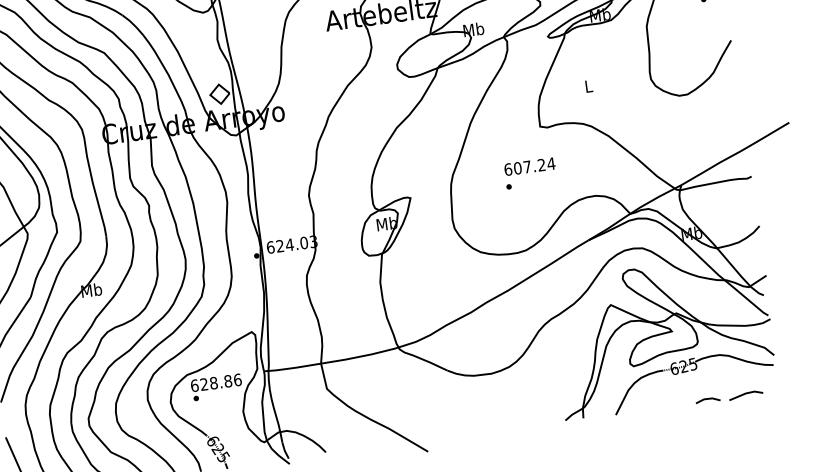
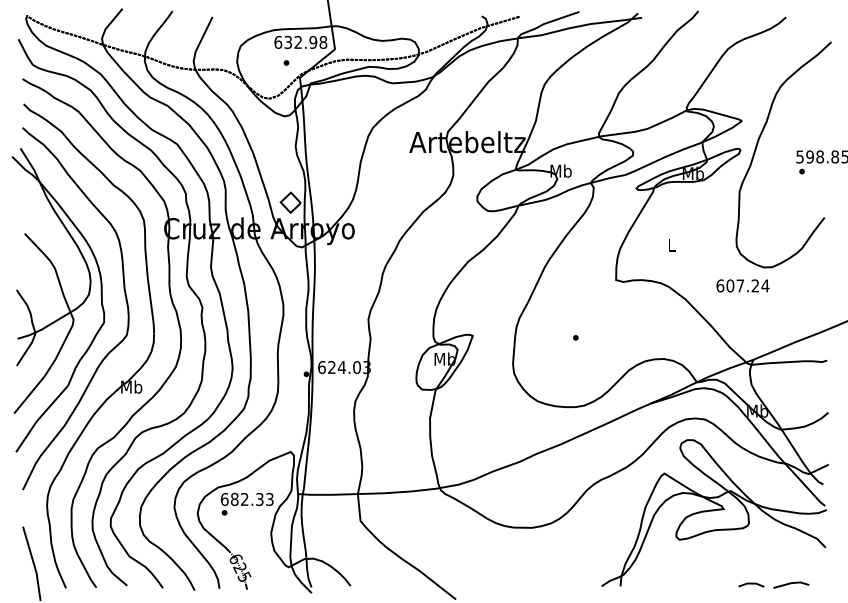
text: (529, 166) -> (742, 285), moved
part: (691, 370) -> (738, 552), removed
text: (220, 382) -> (251, 499), 628.86 -> 682.33

